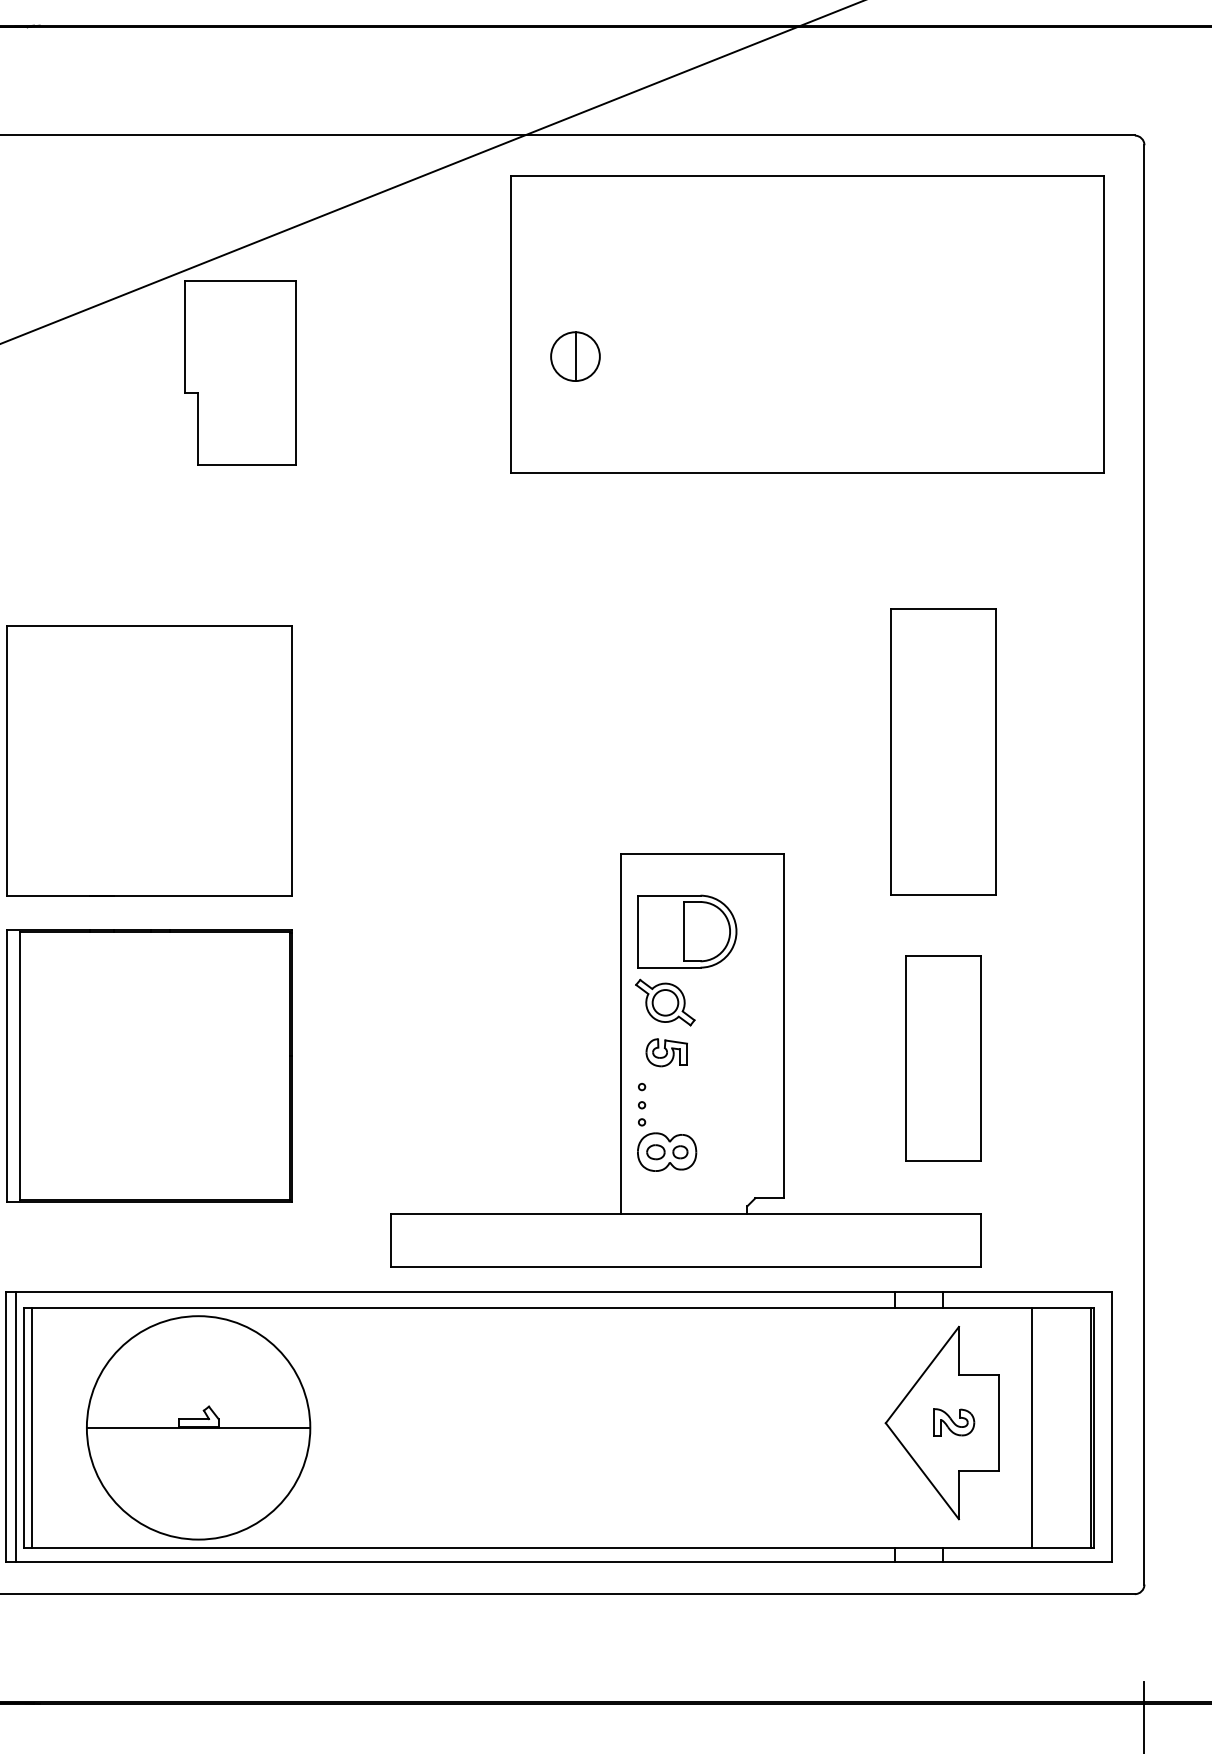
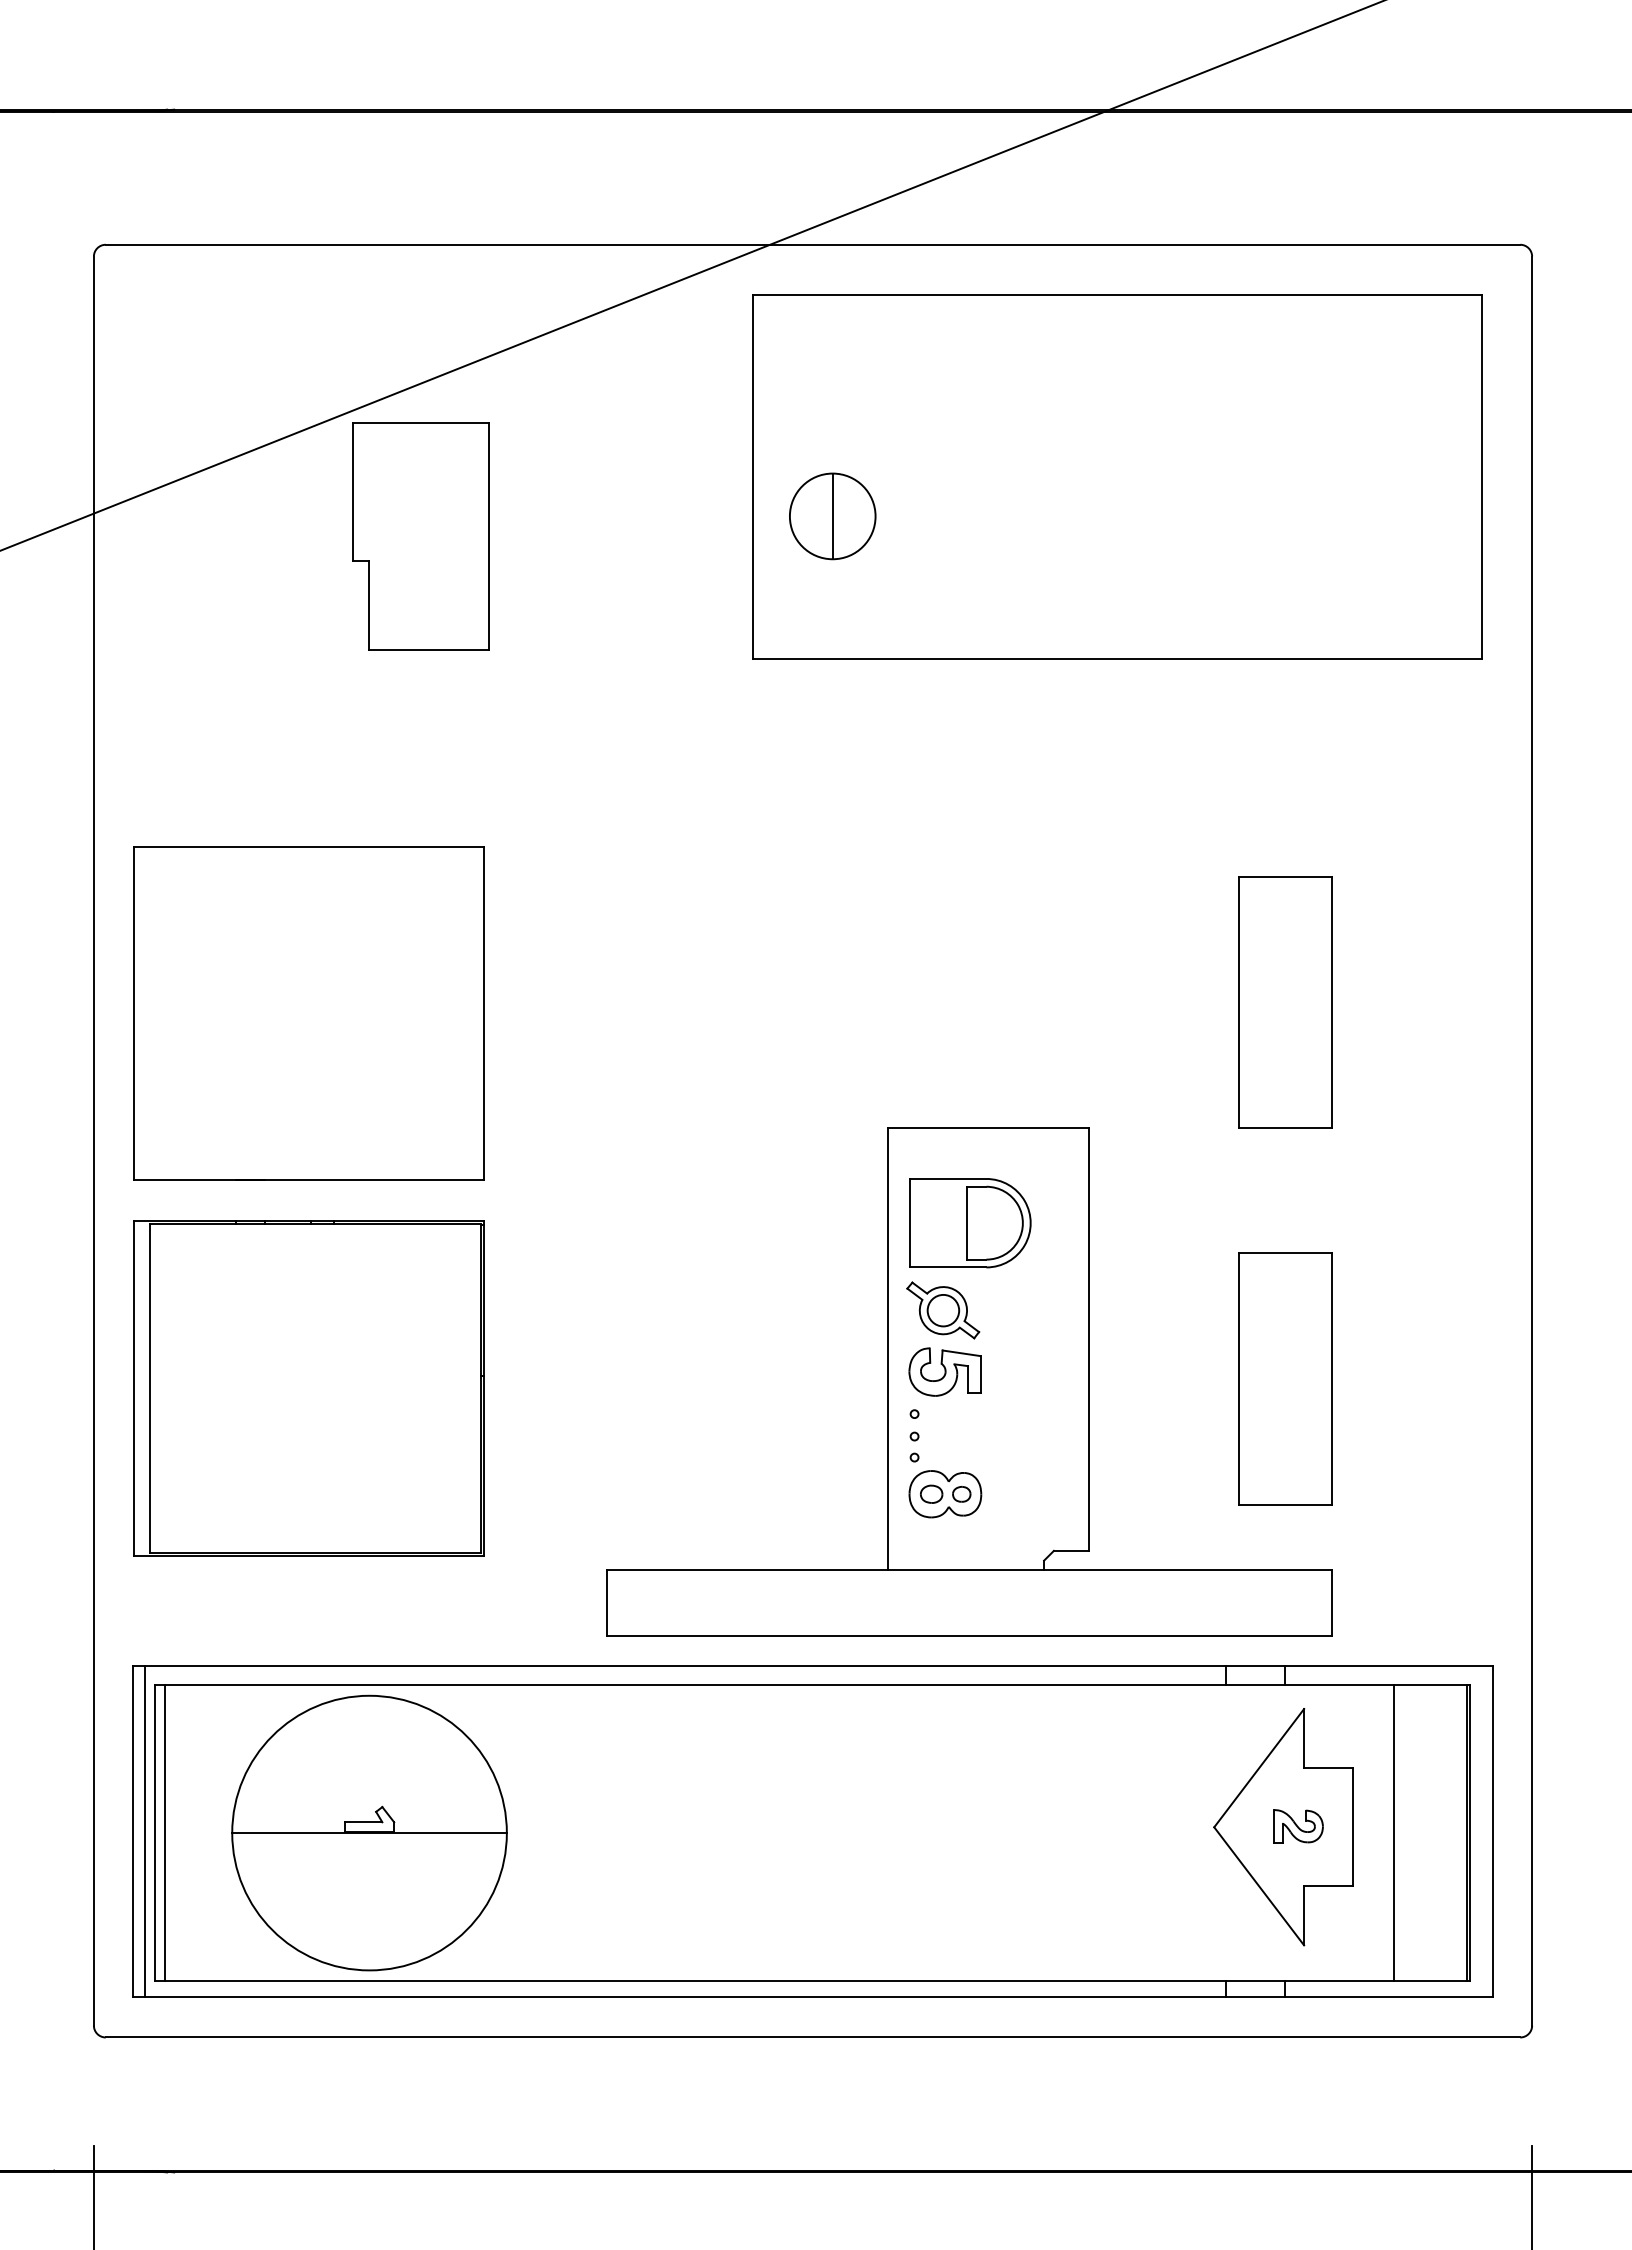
part: (575, 356) -> (832, 516), size x1.43
part: (943, 752) -> (1285, 1002), size x0.71
part: (666, 1052) -> (944, 1371), size x1.43

